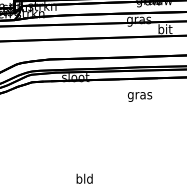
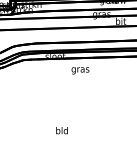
text: (140, 96) -> (80, 70), moved

